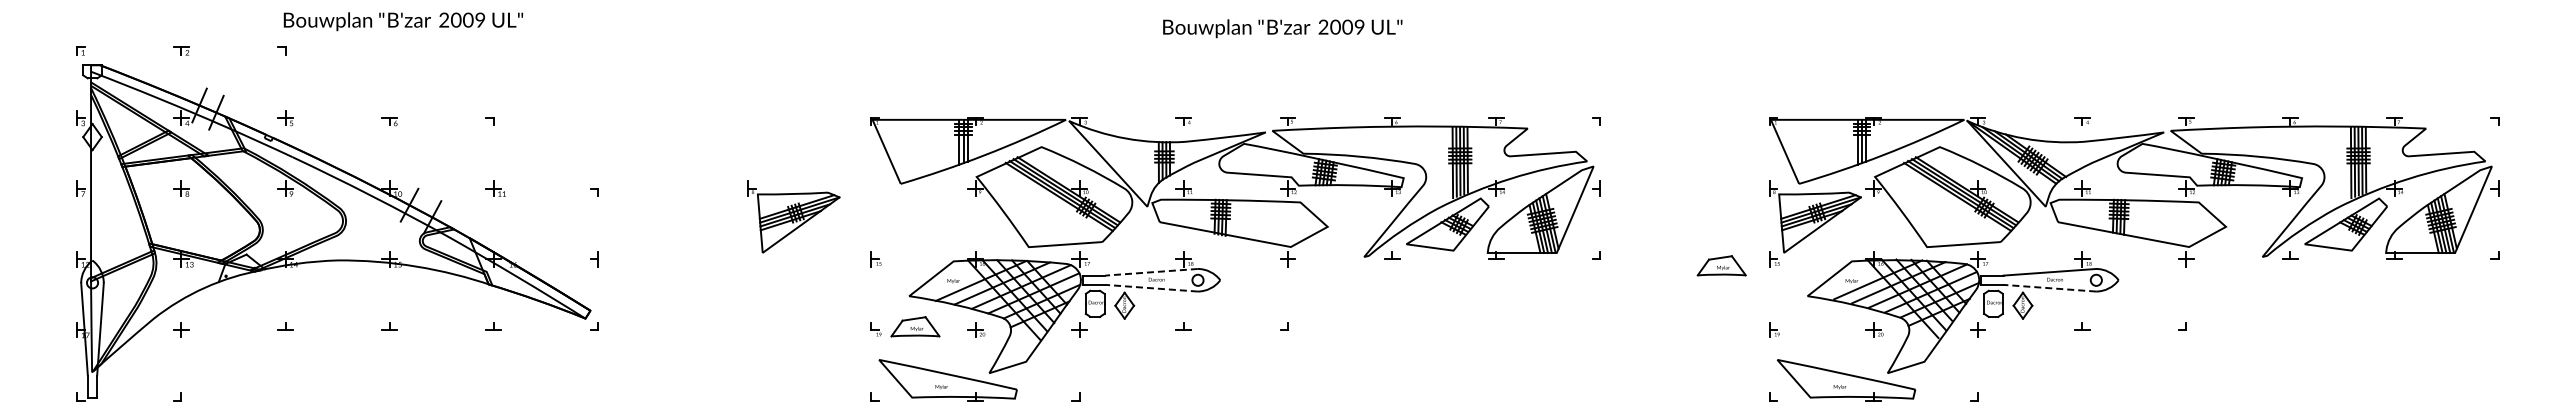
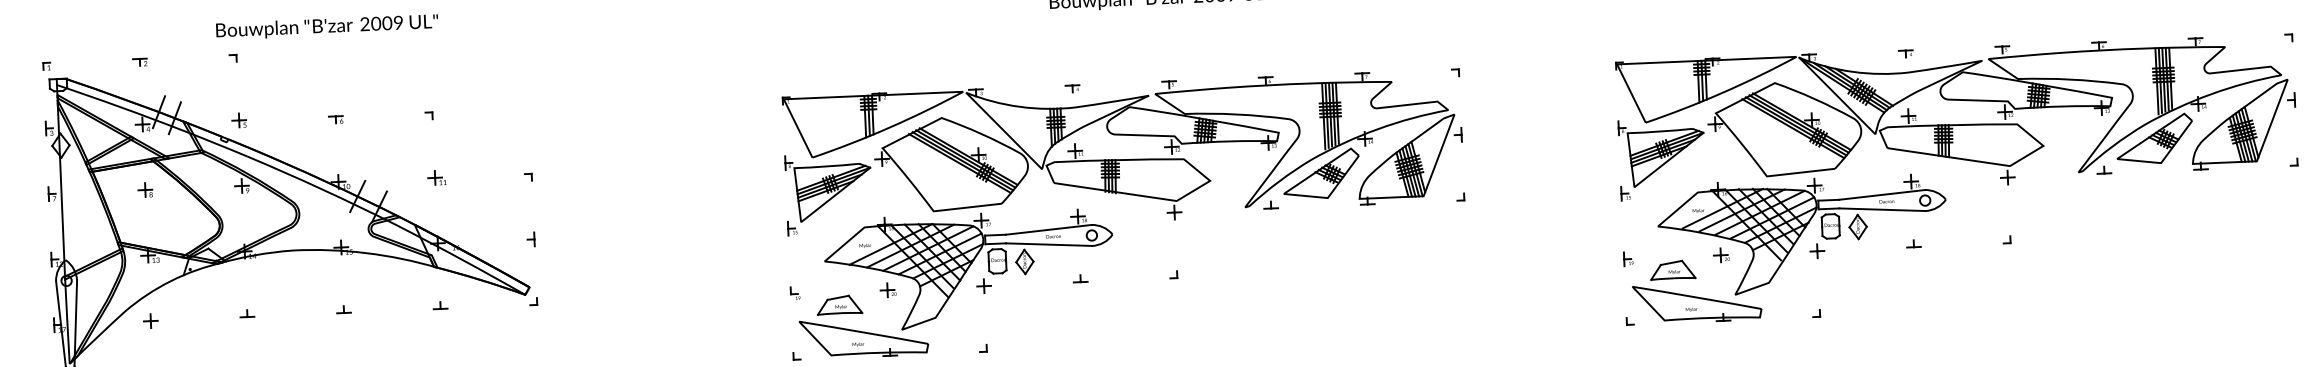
text: (402, 21) -> (326, 27), moved
part: (793, 216) -> (828, 187), moved
part: (1721, 265) -> (1672, 269), moved
line: (1151, 272) -> (1048, 230), dashed -> solid
line: (1151, 288) -> (1049, 244), dashed -> solid
line: (2049, 288) -> (1882, 209), dashed -> solid
part: (915, 326) -> (839, 304), moved

